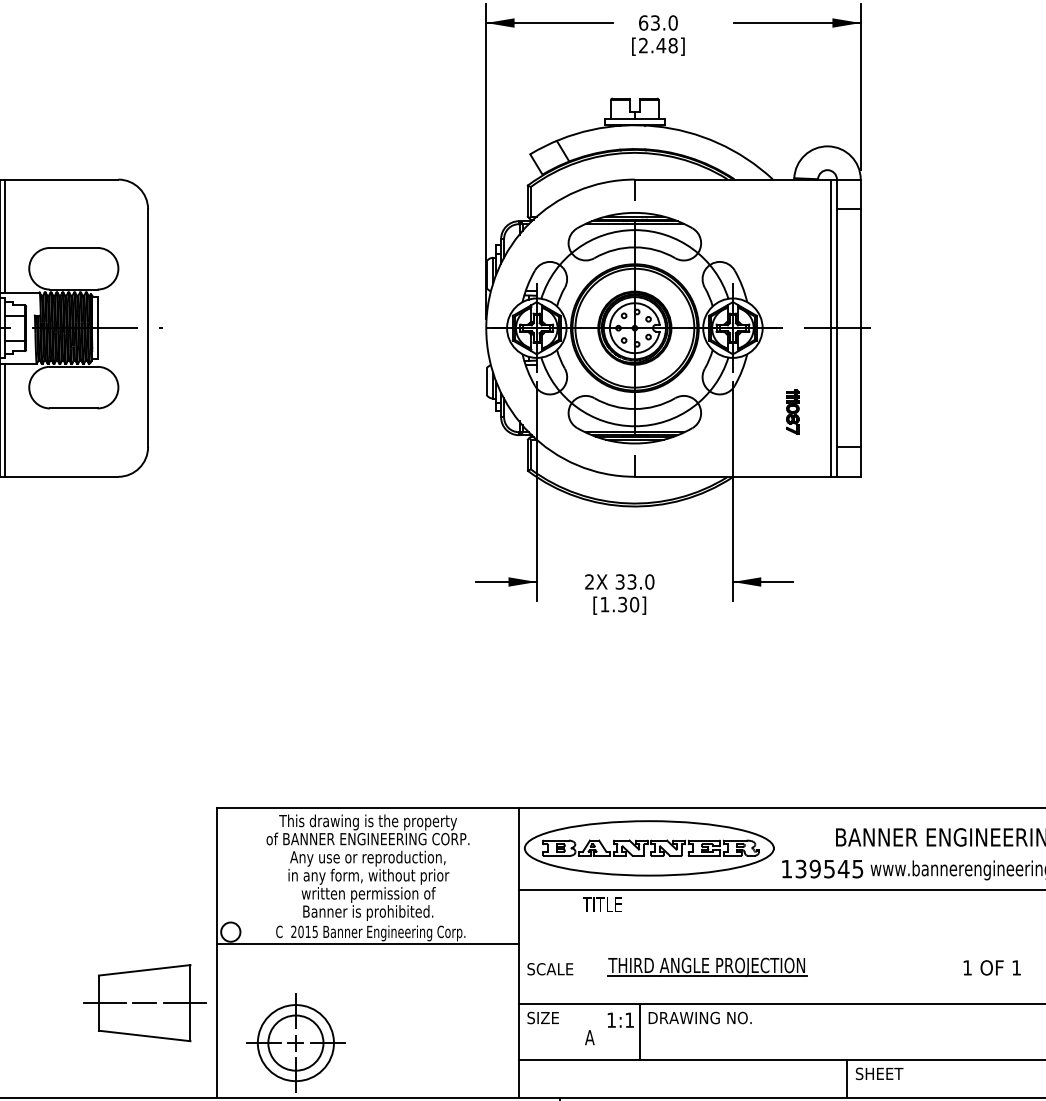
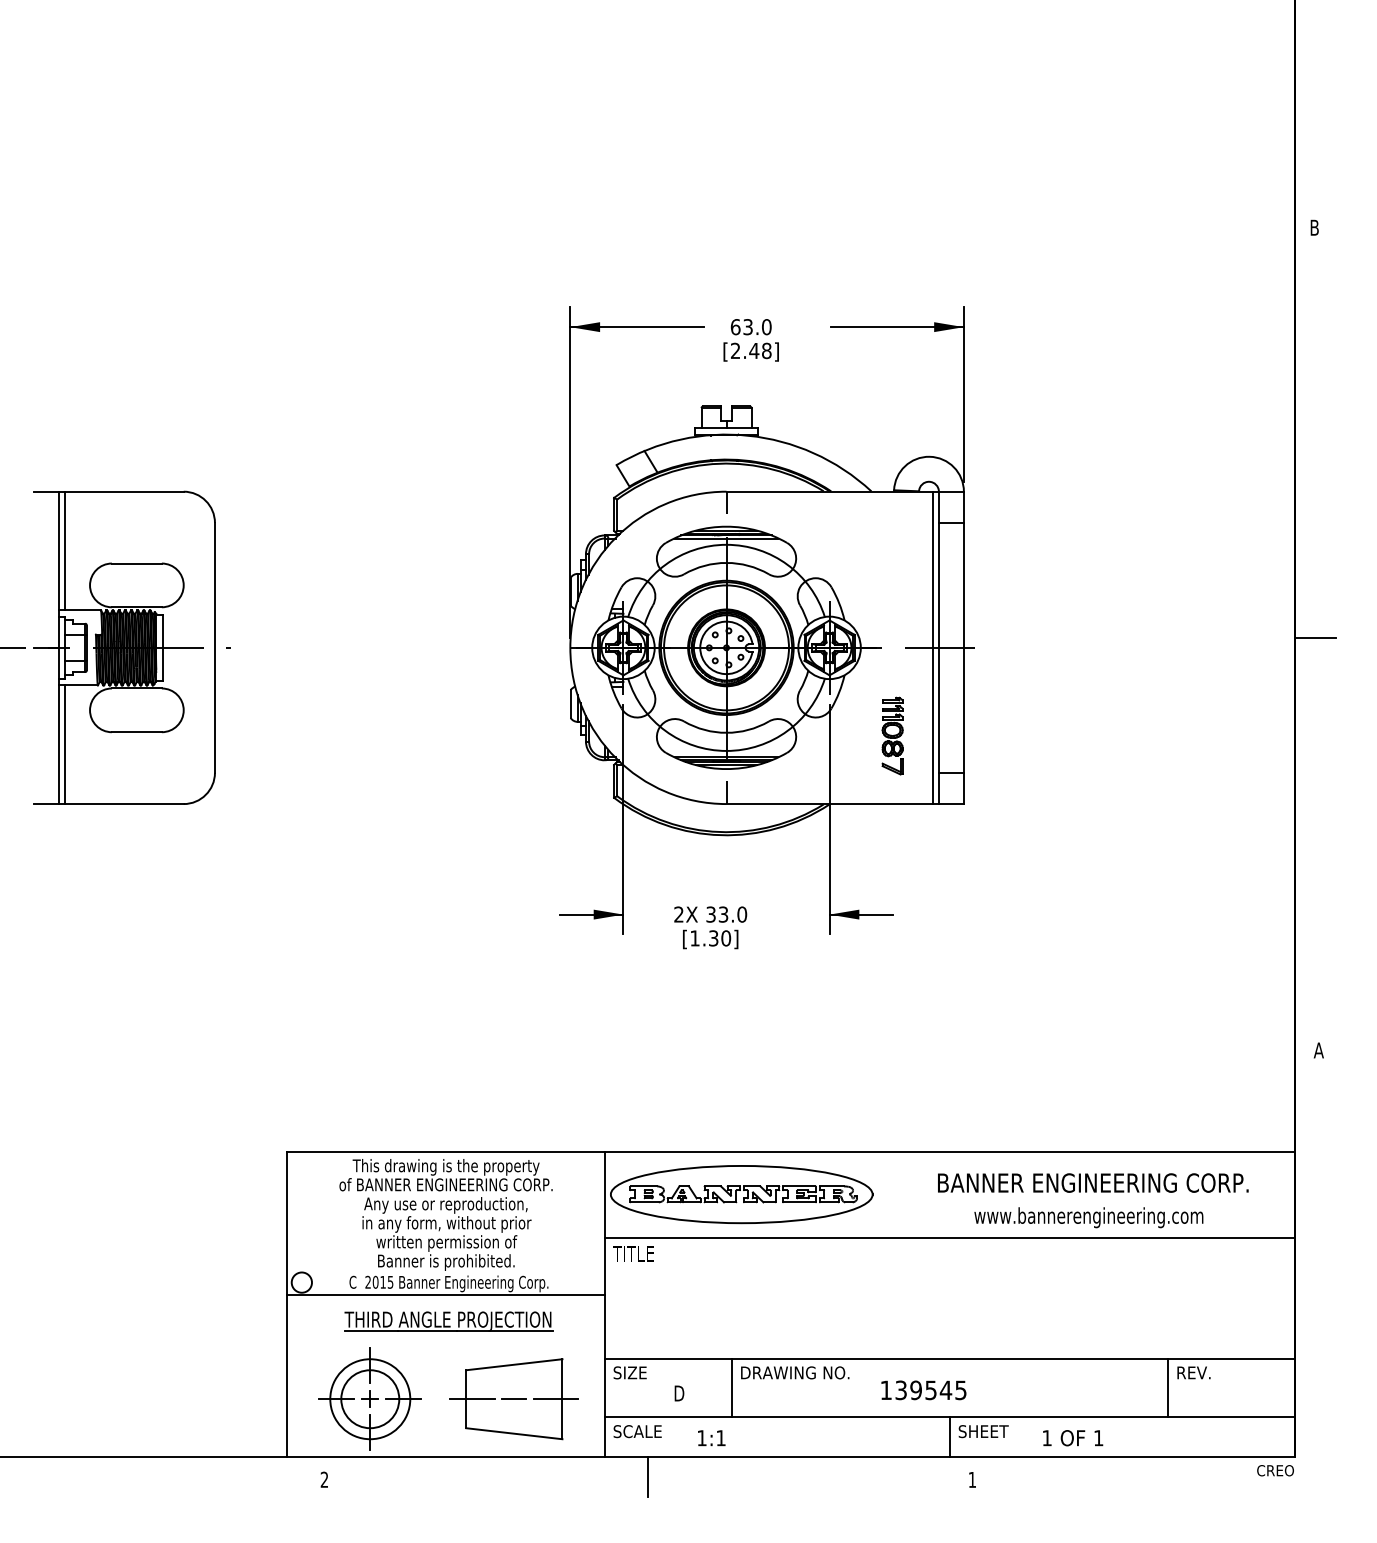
part: (792, 411) -> (892, 735), size x1.67
text: (822, 869) -> (923, 1390), moved
text: (602, 904) -> (633, 1253), moved
part: (707, 967) -> (448, 1321), moved
text: (992, 968) -> (1073, 1438), moved
text: (550, 969) -> (637, 1431), moved
part: (143, 1003) -> (513, 1399), moved
text: (620, 1020) -> (711, 1438), moved
text: (590, 1037) -> (679, 1393), A -> D

